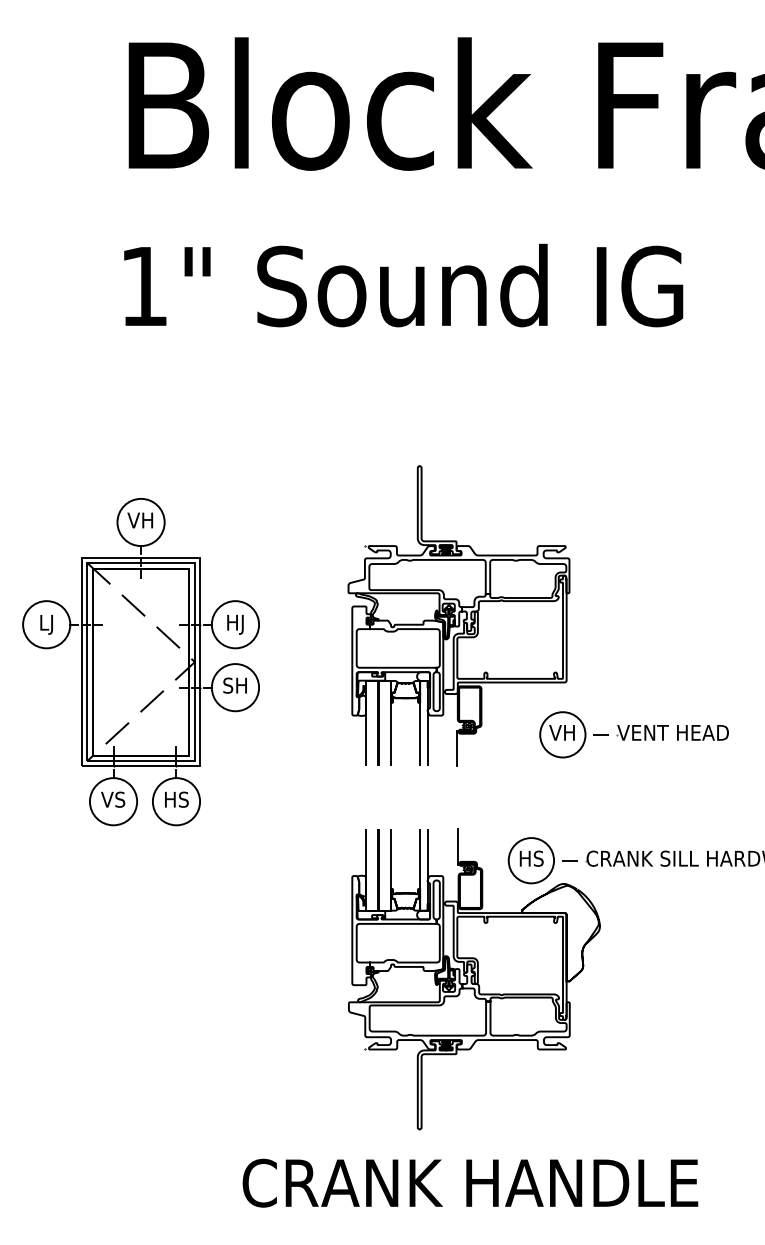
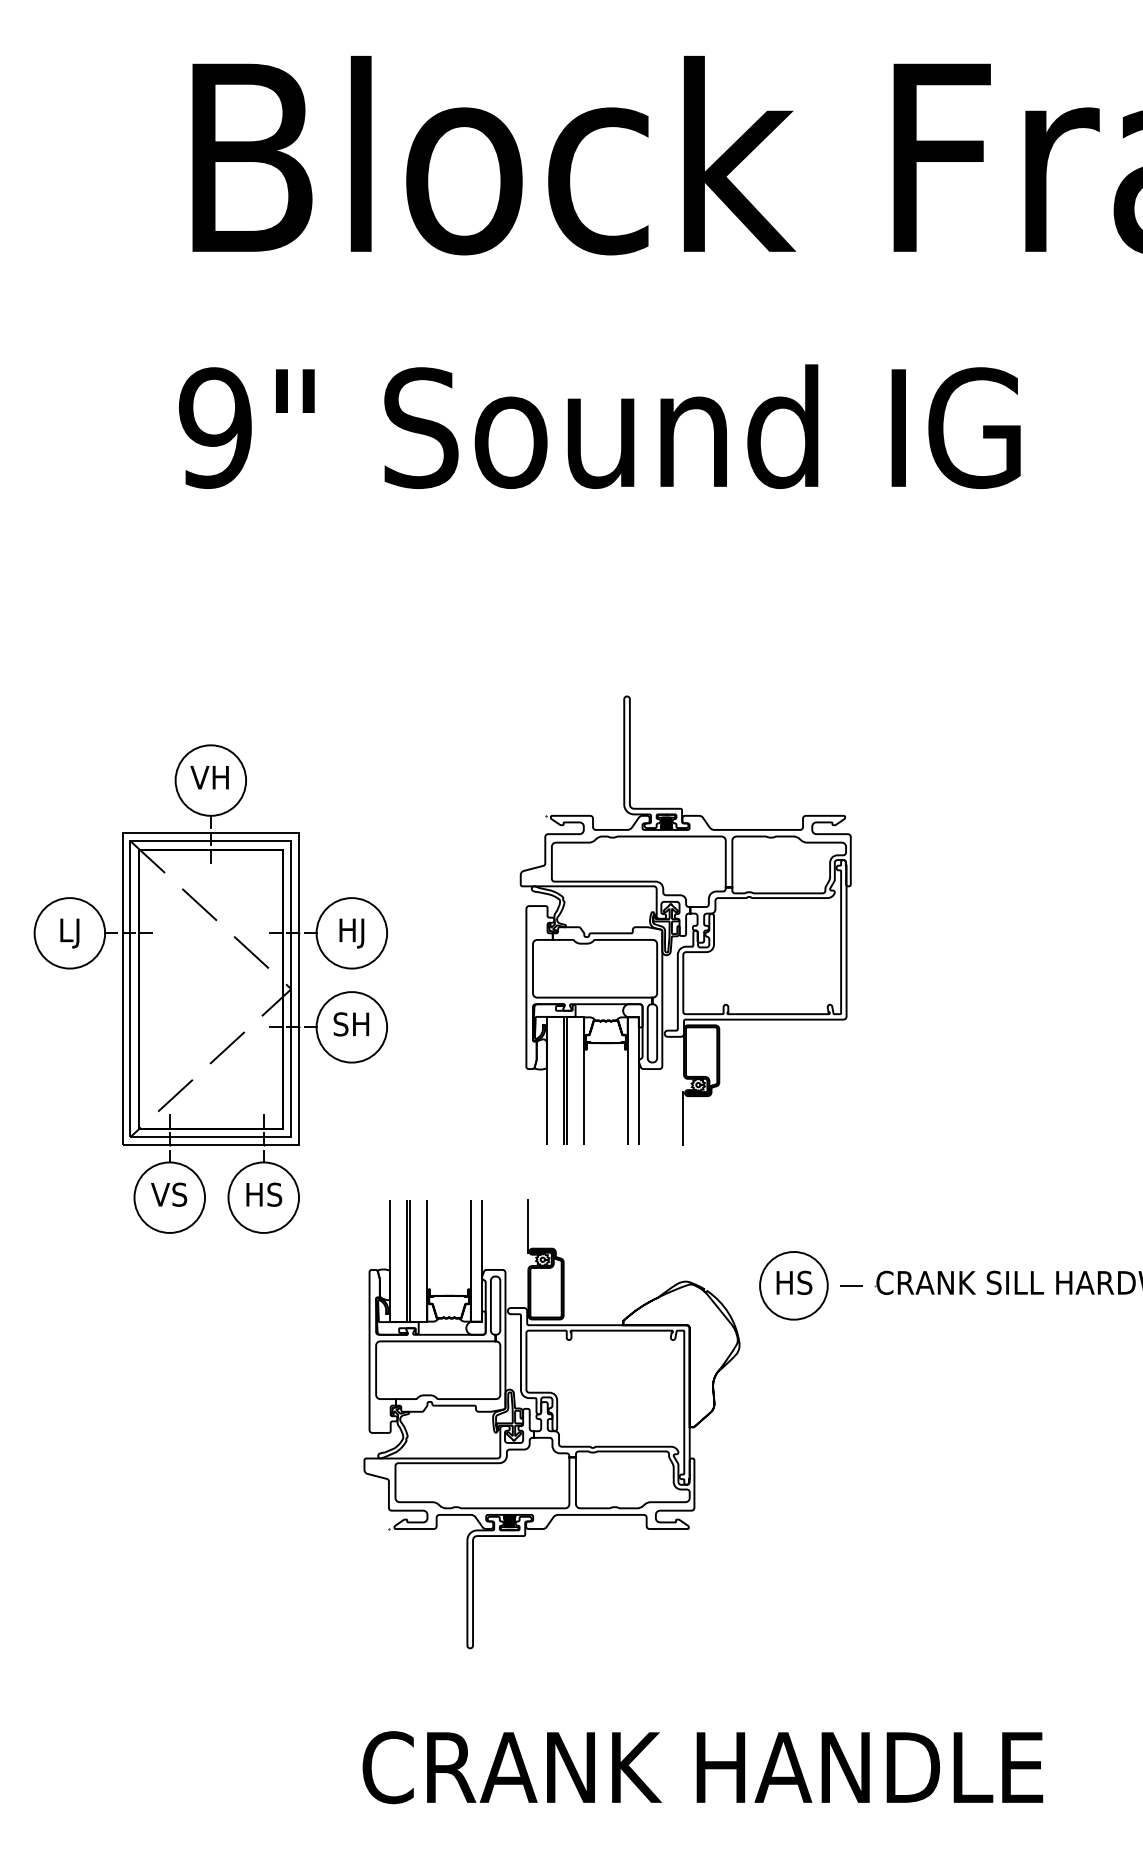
text: (143, 286) -> (214, 428), 1" -> 9"
part: (633, 734) -> (946, 1097), removed
part: (474, 979) -> (552, 1424), moved

